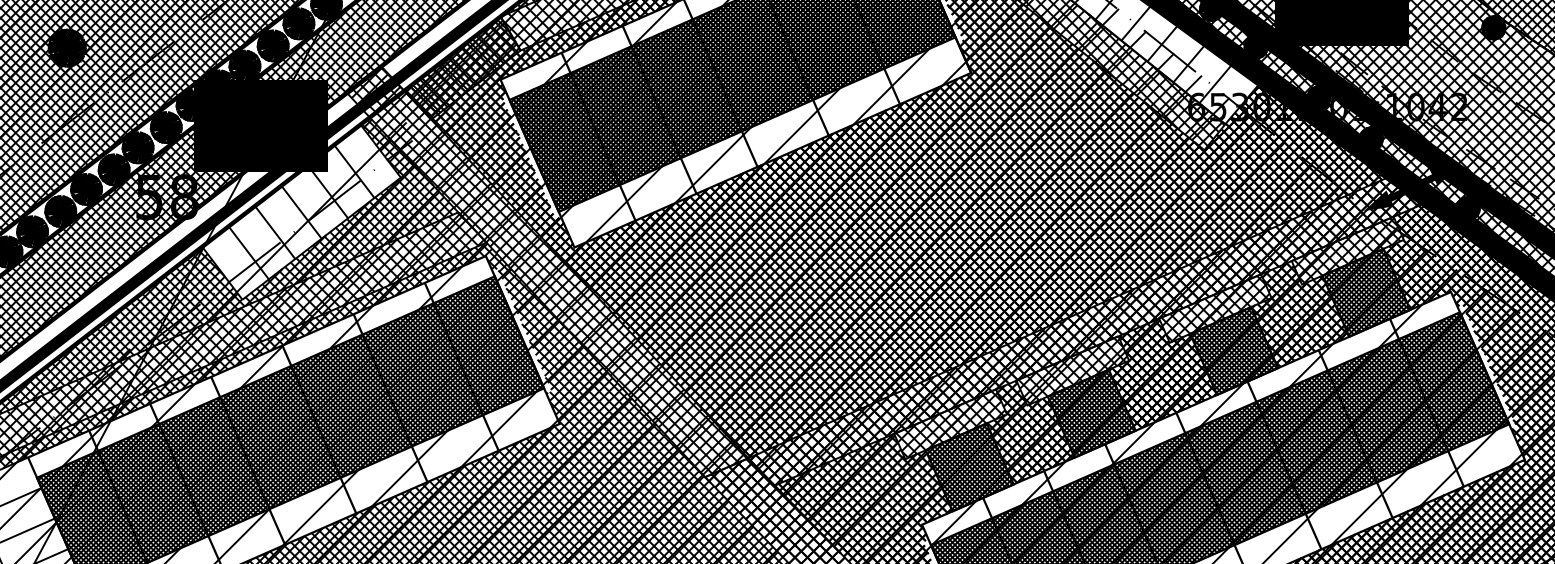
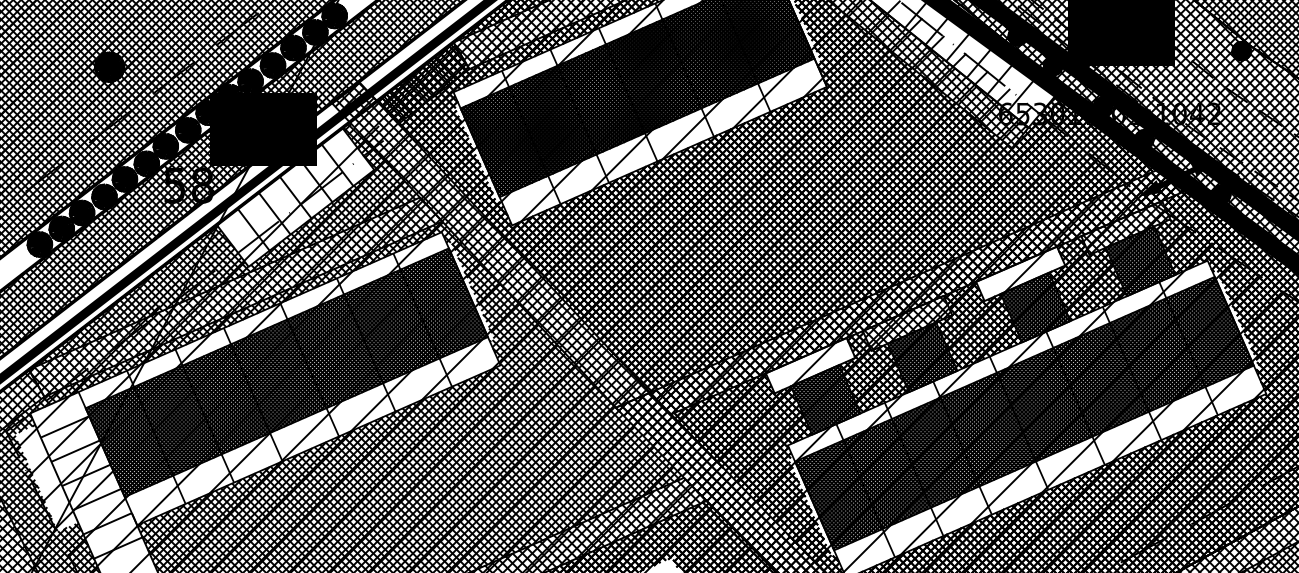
hatch: (1215, 309) -> (1020, 274), removed
hatch: (950, 424) -> (810, 365), removed

